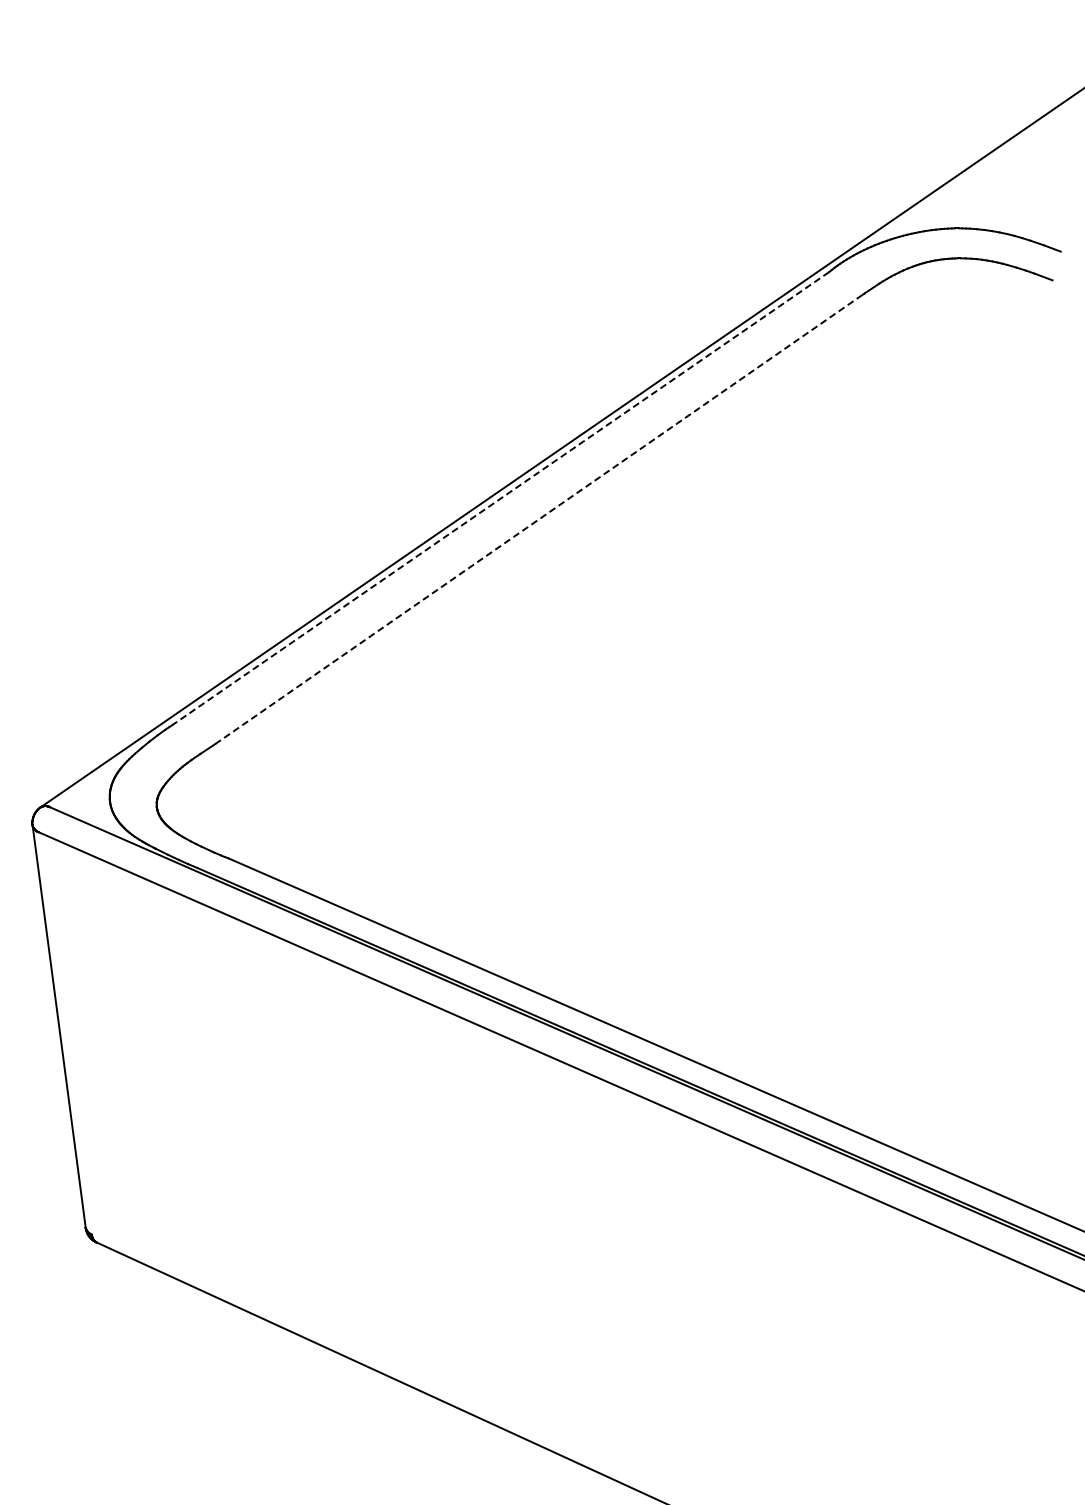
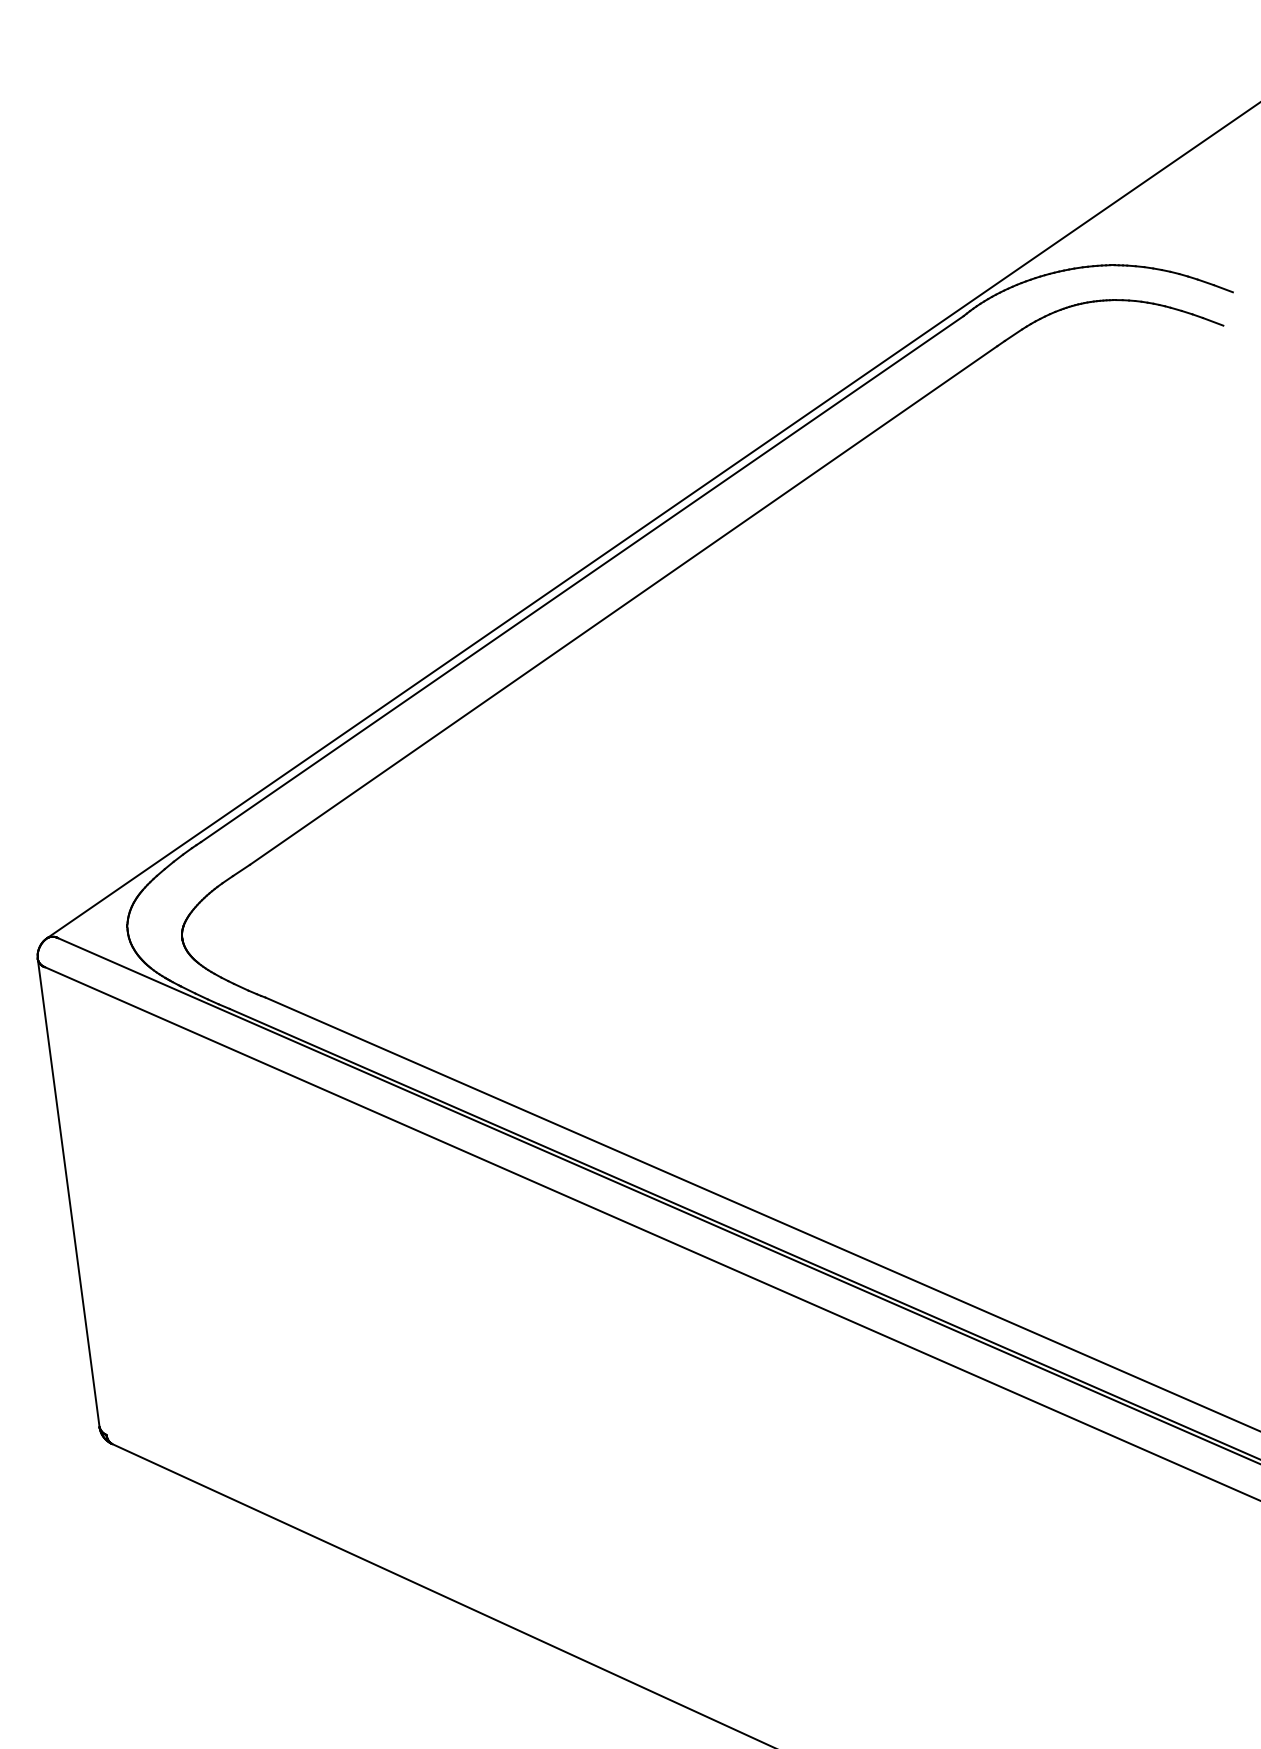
line: (501, 498) -> (582, 579), dashed -> solid
line: (537, 520) -> (624, 604), dashed -> solid

